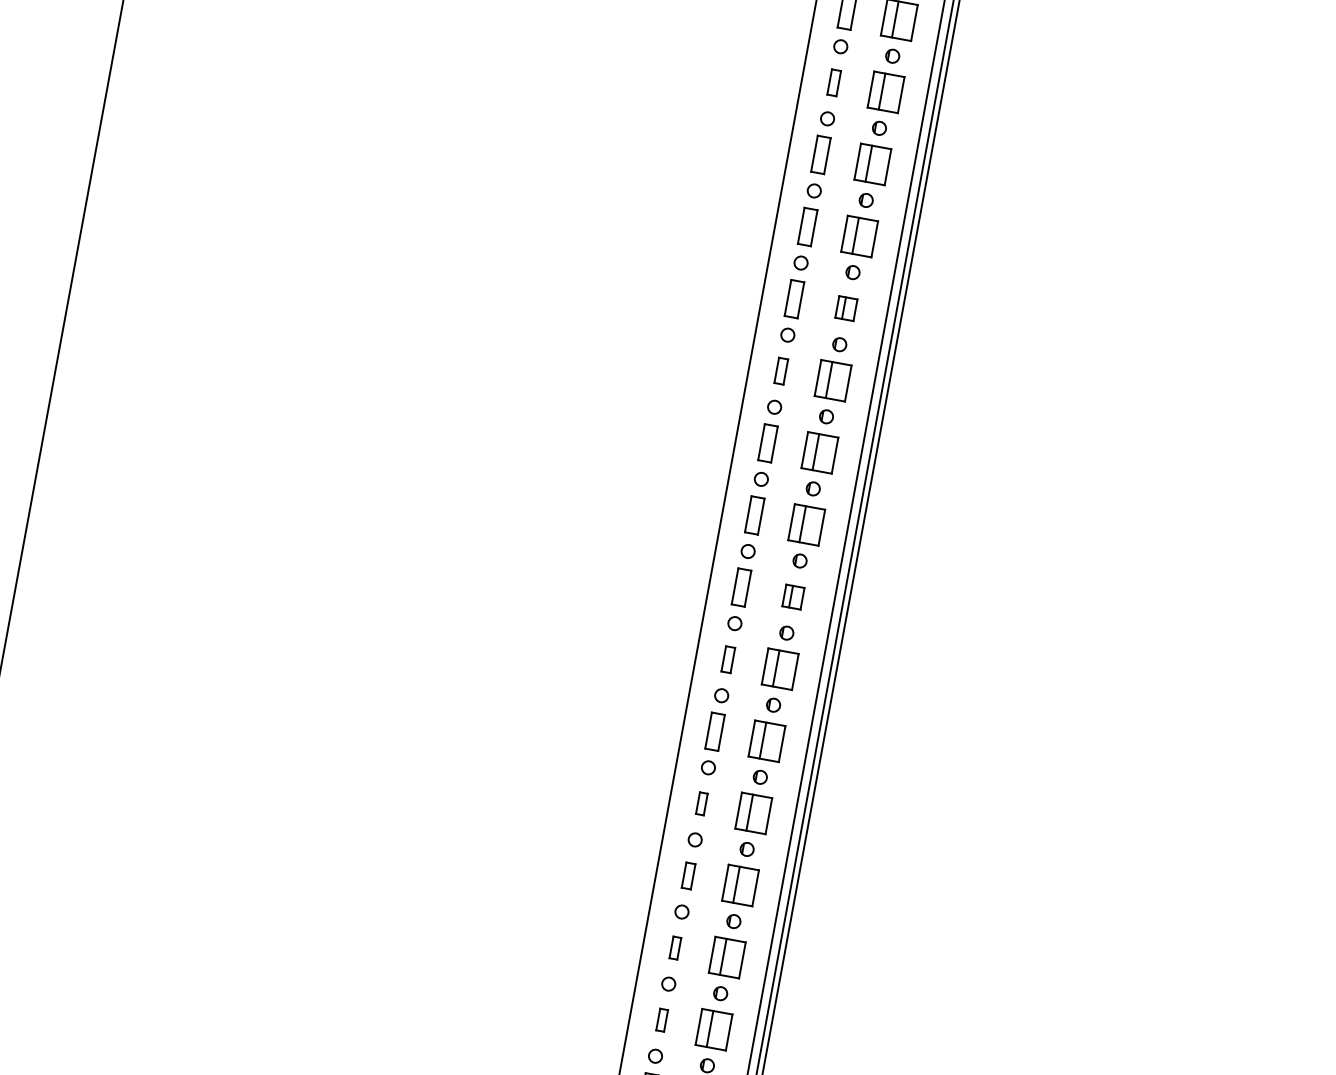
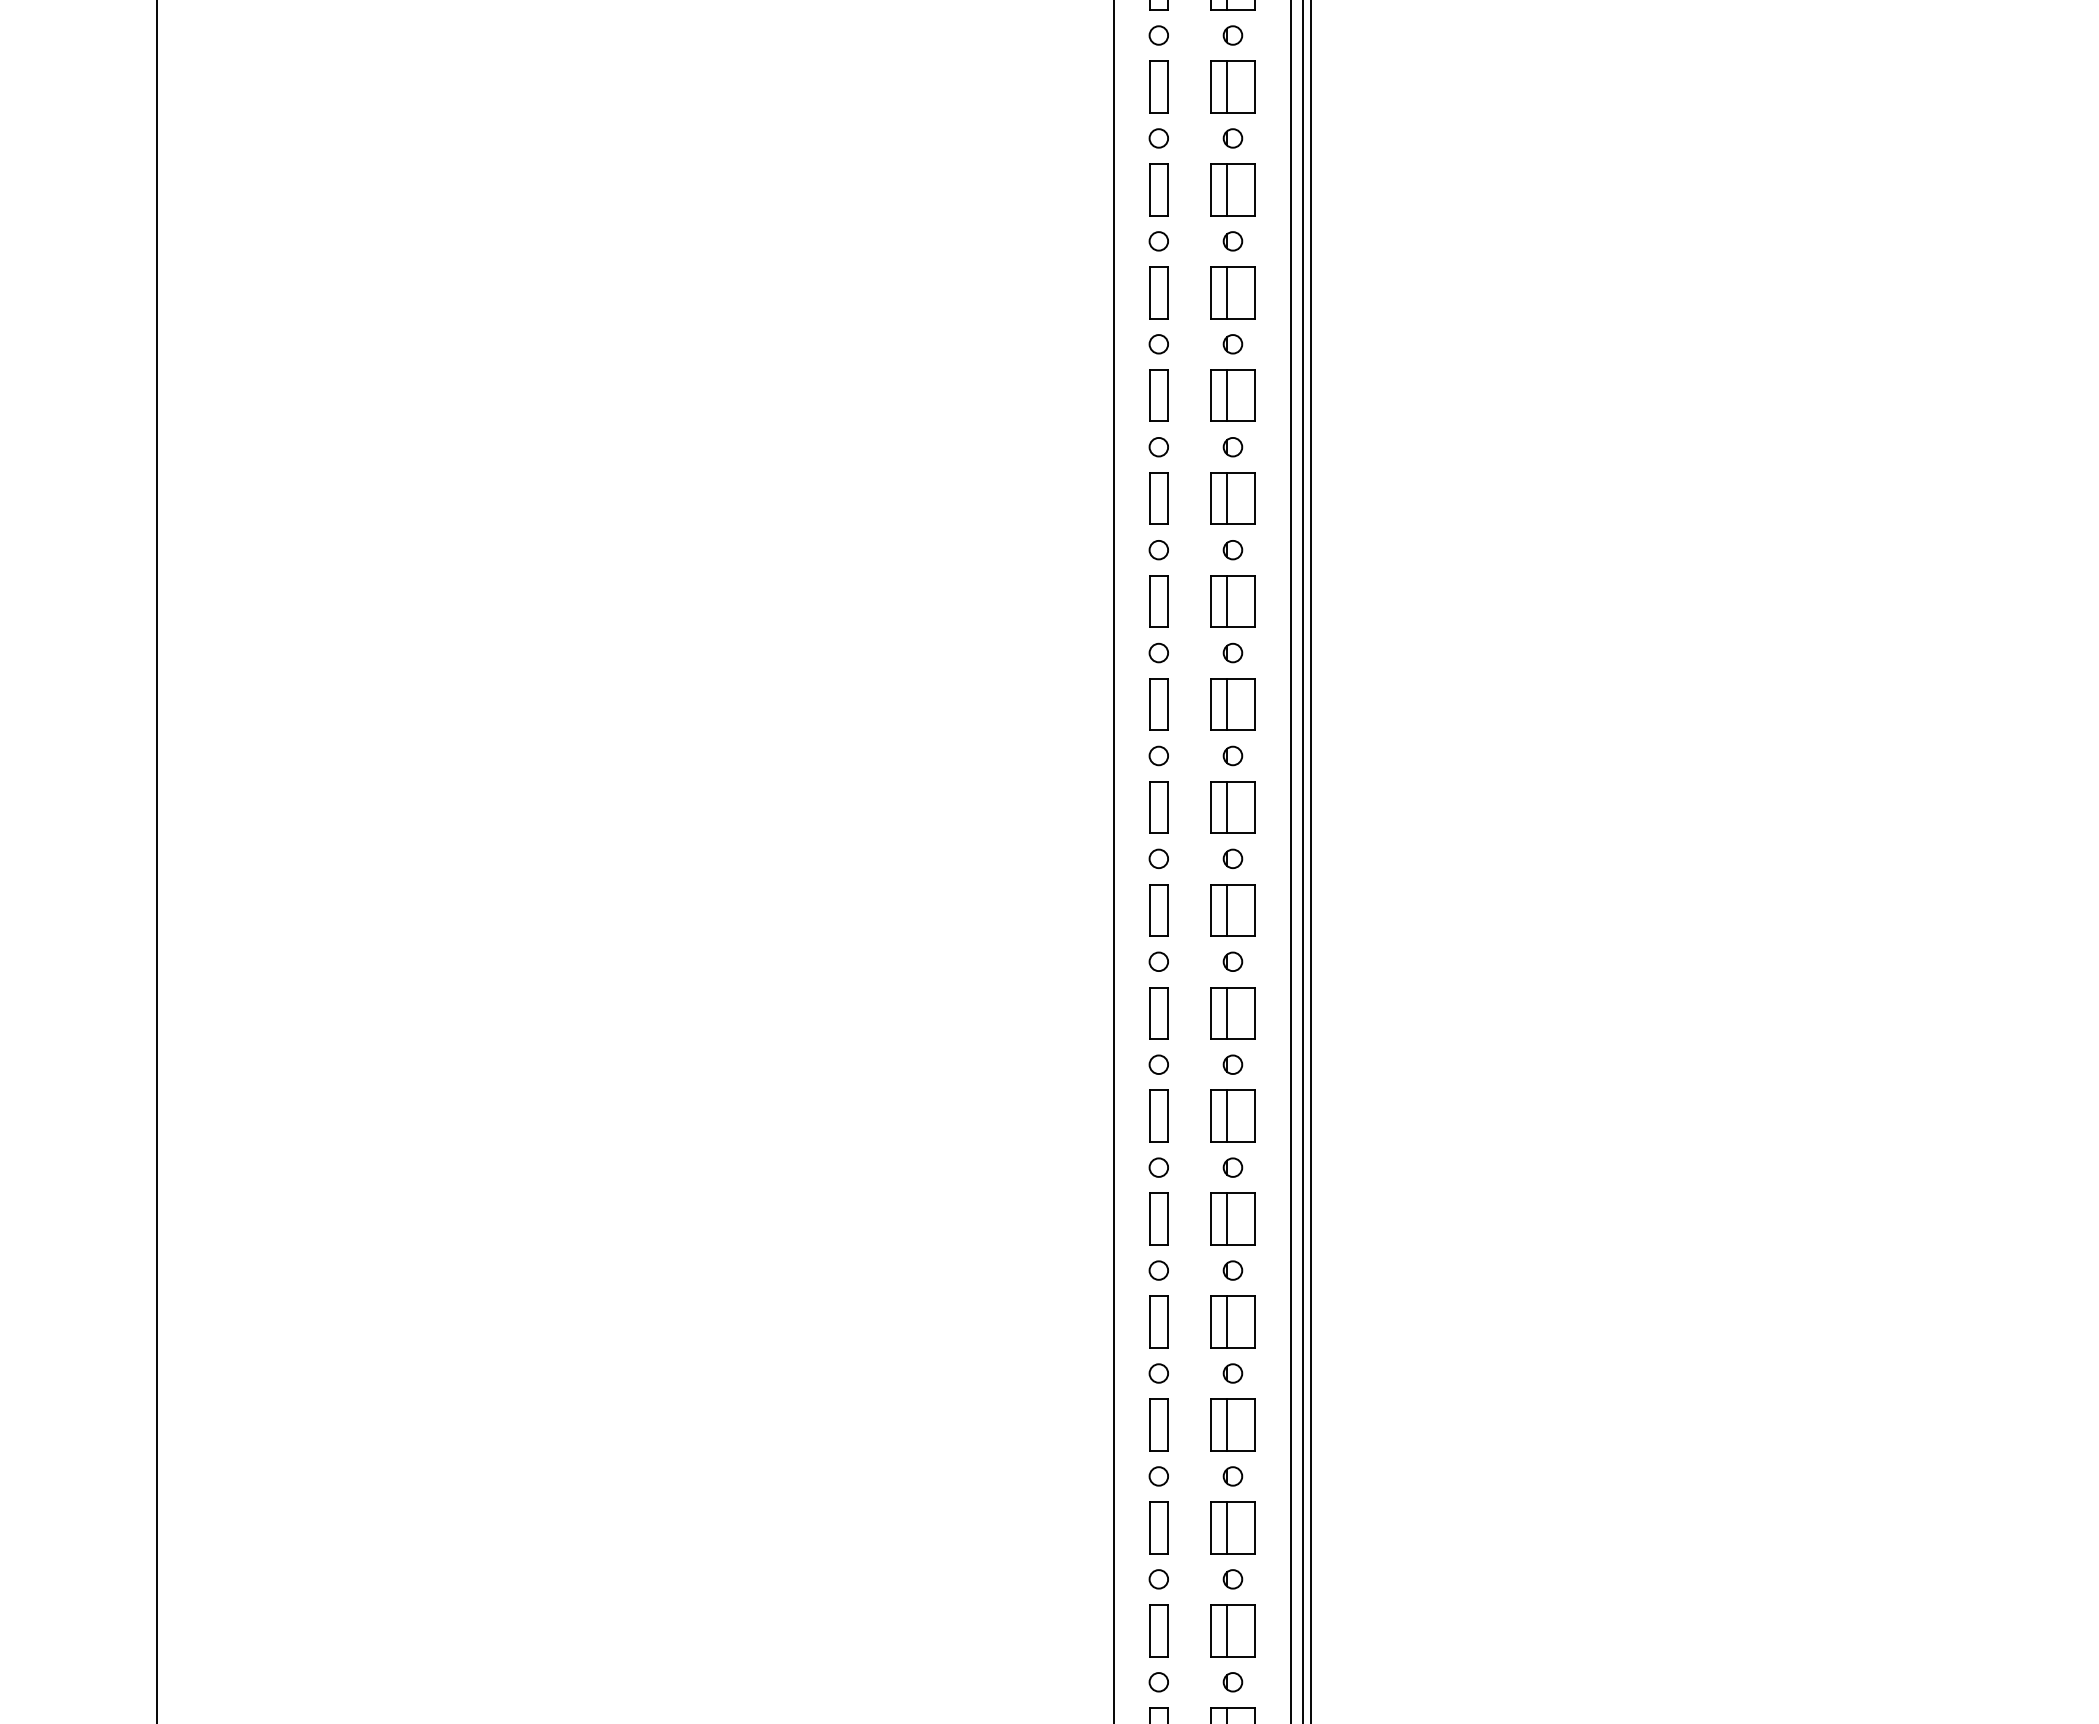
part: (833, 82) -> (1158, 189), size x1.43
part: (846, 308) -> (1232, 498), size x1.67
part: (780, 371) -> (1158, 601), size x1.43
part: (793, 597) -> (1232, 910), size x1.67
part: (728, 659) -> (1158, 1013), size x1.43
part: (701, 803) -> (1158, 1218), size x1.67
part: (688, 875) -> (1158, 1321), size x1.43
part: (675, 947) -> (1158, 1424), size x1.67
part: (661, 1019) -> (1158, 1527), size x1.67

